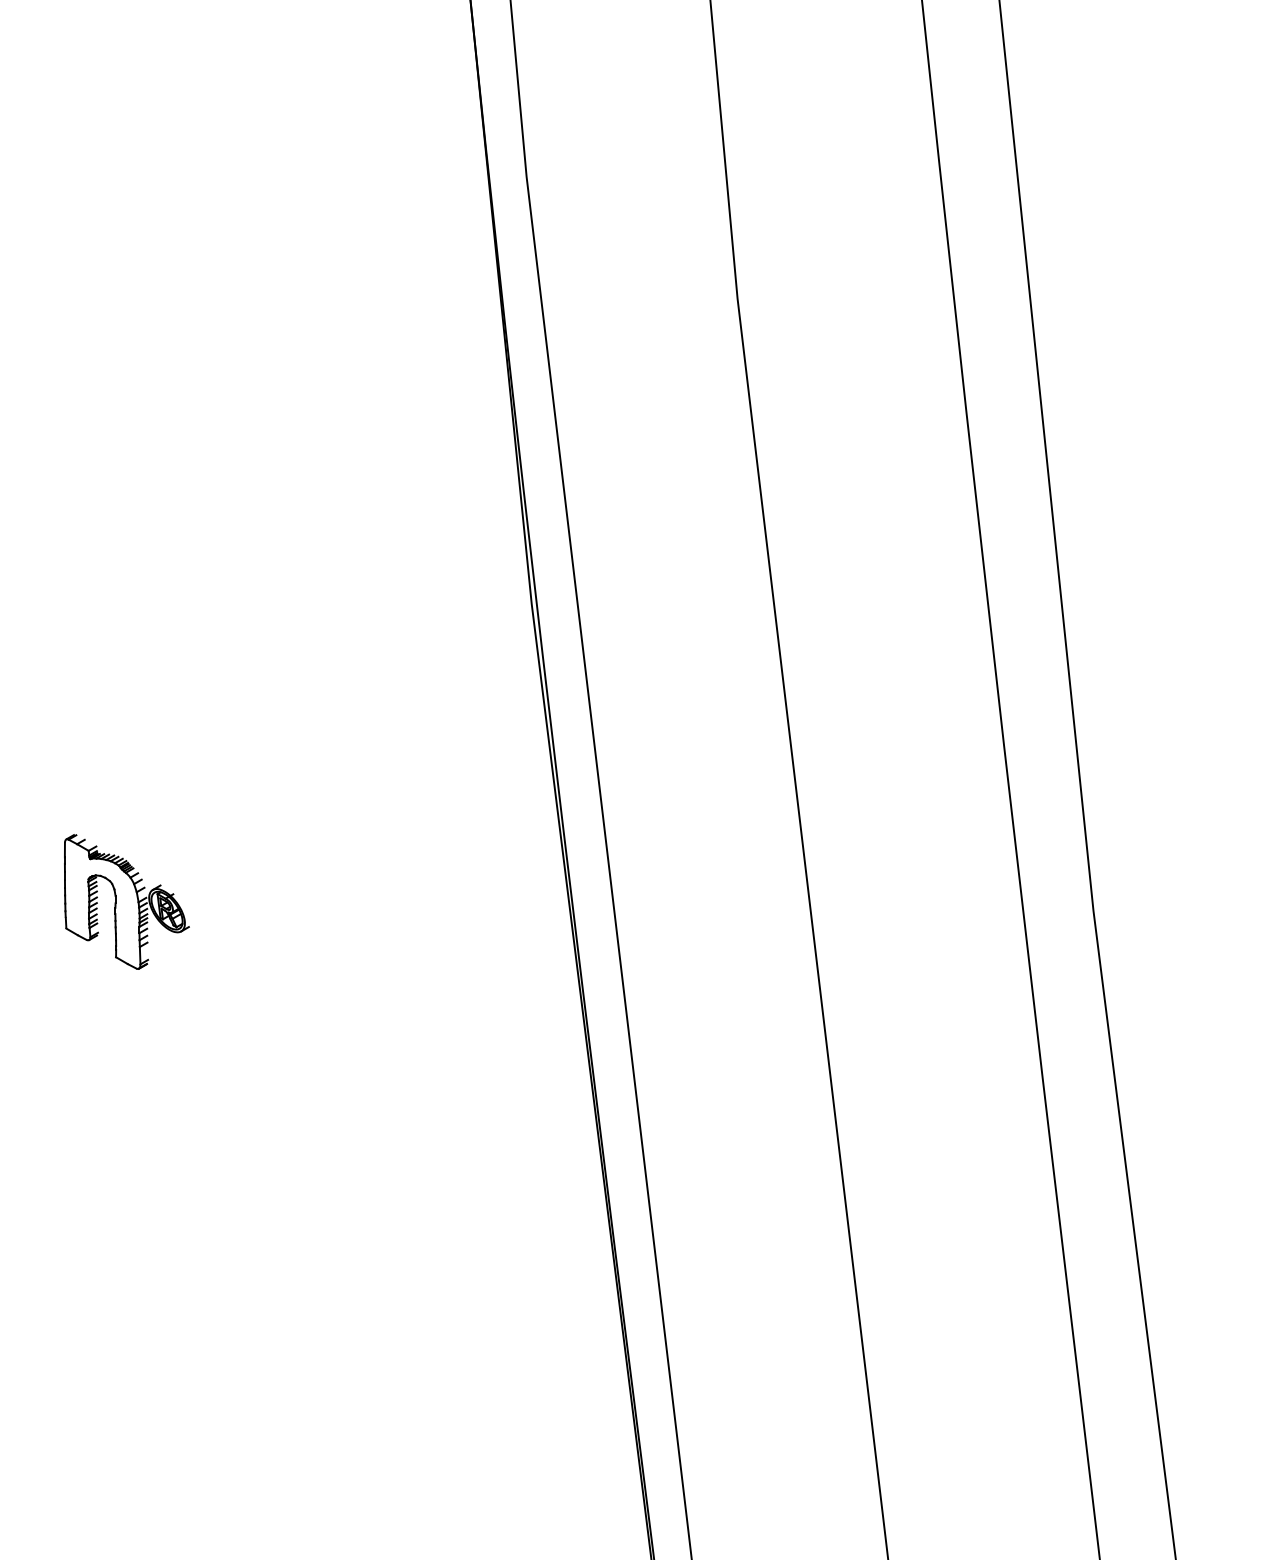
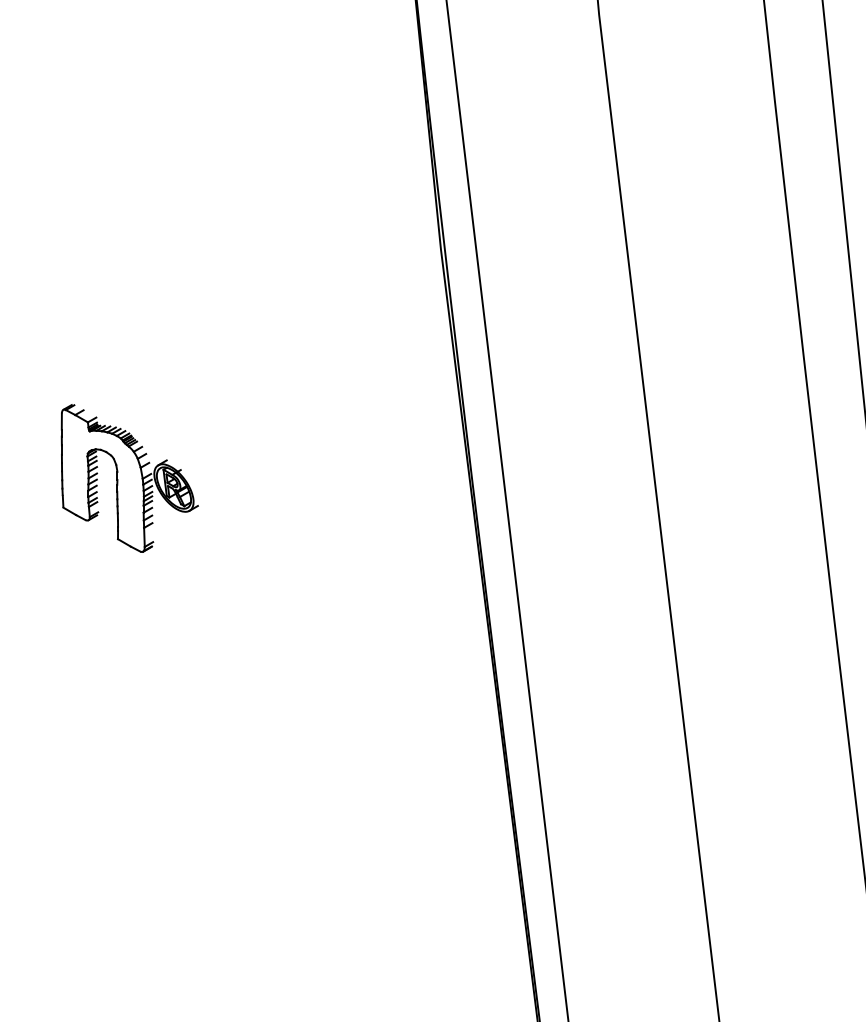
part: (126, 901) -> (129, 478), size x1.43

